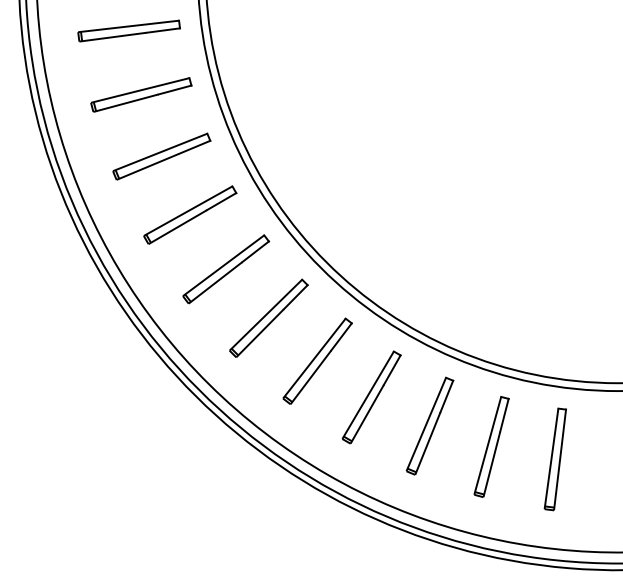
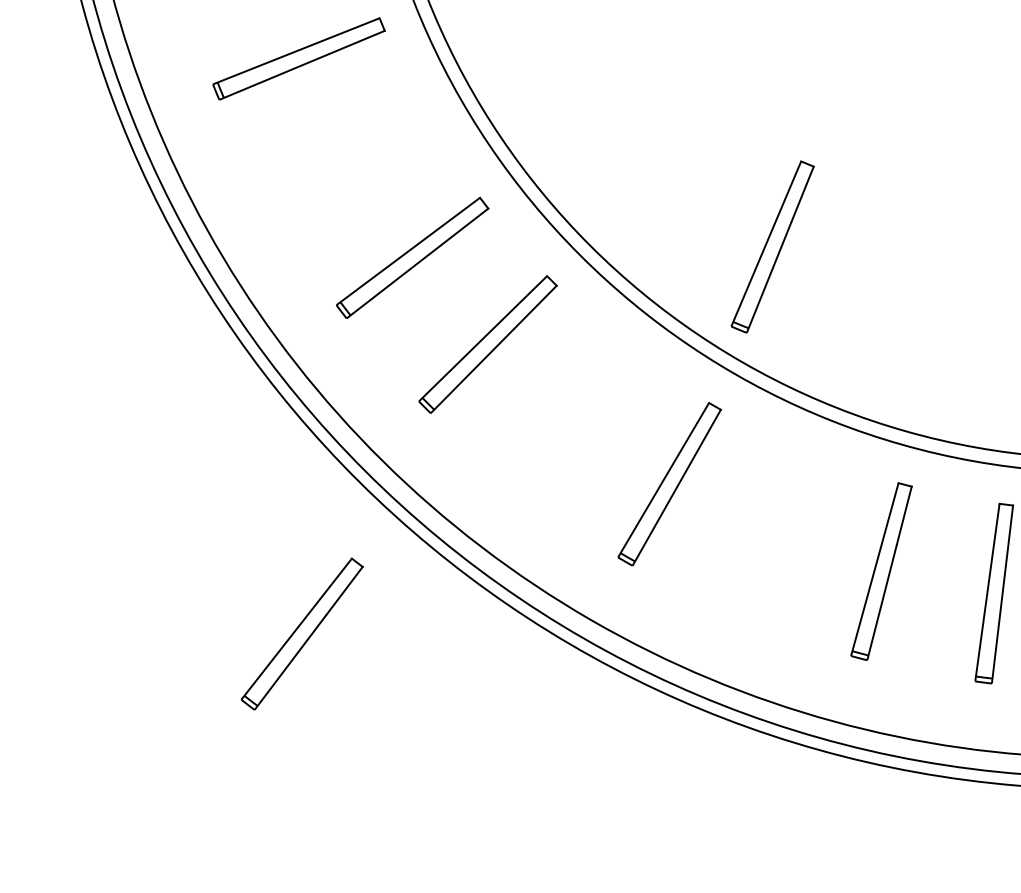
part: (190, 214) -> (349, 160), removed
part: (317, 360) -> (302, 632), moved
part: (429, 425) -> (771, 245), moved

